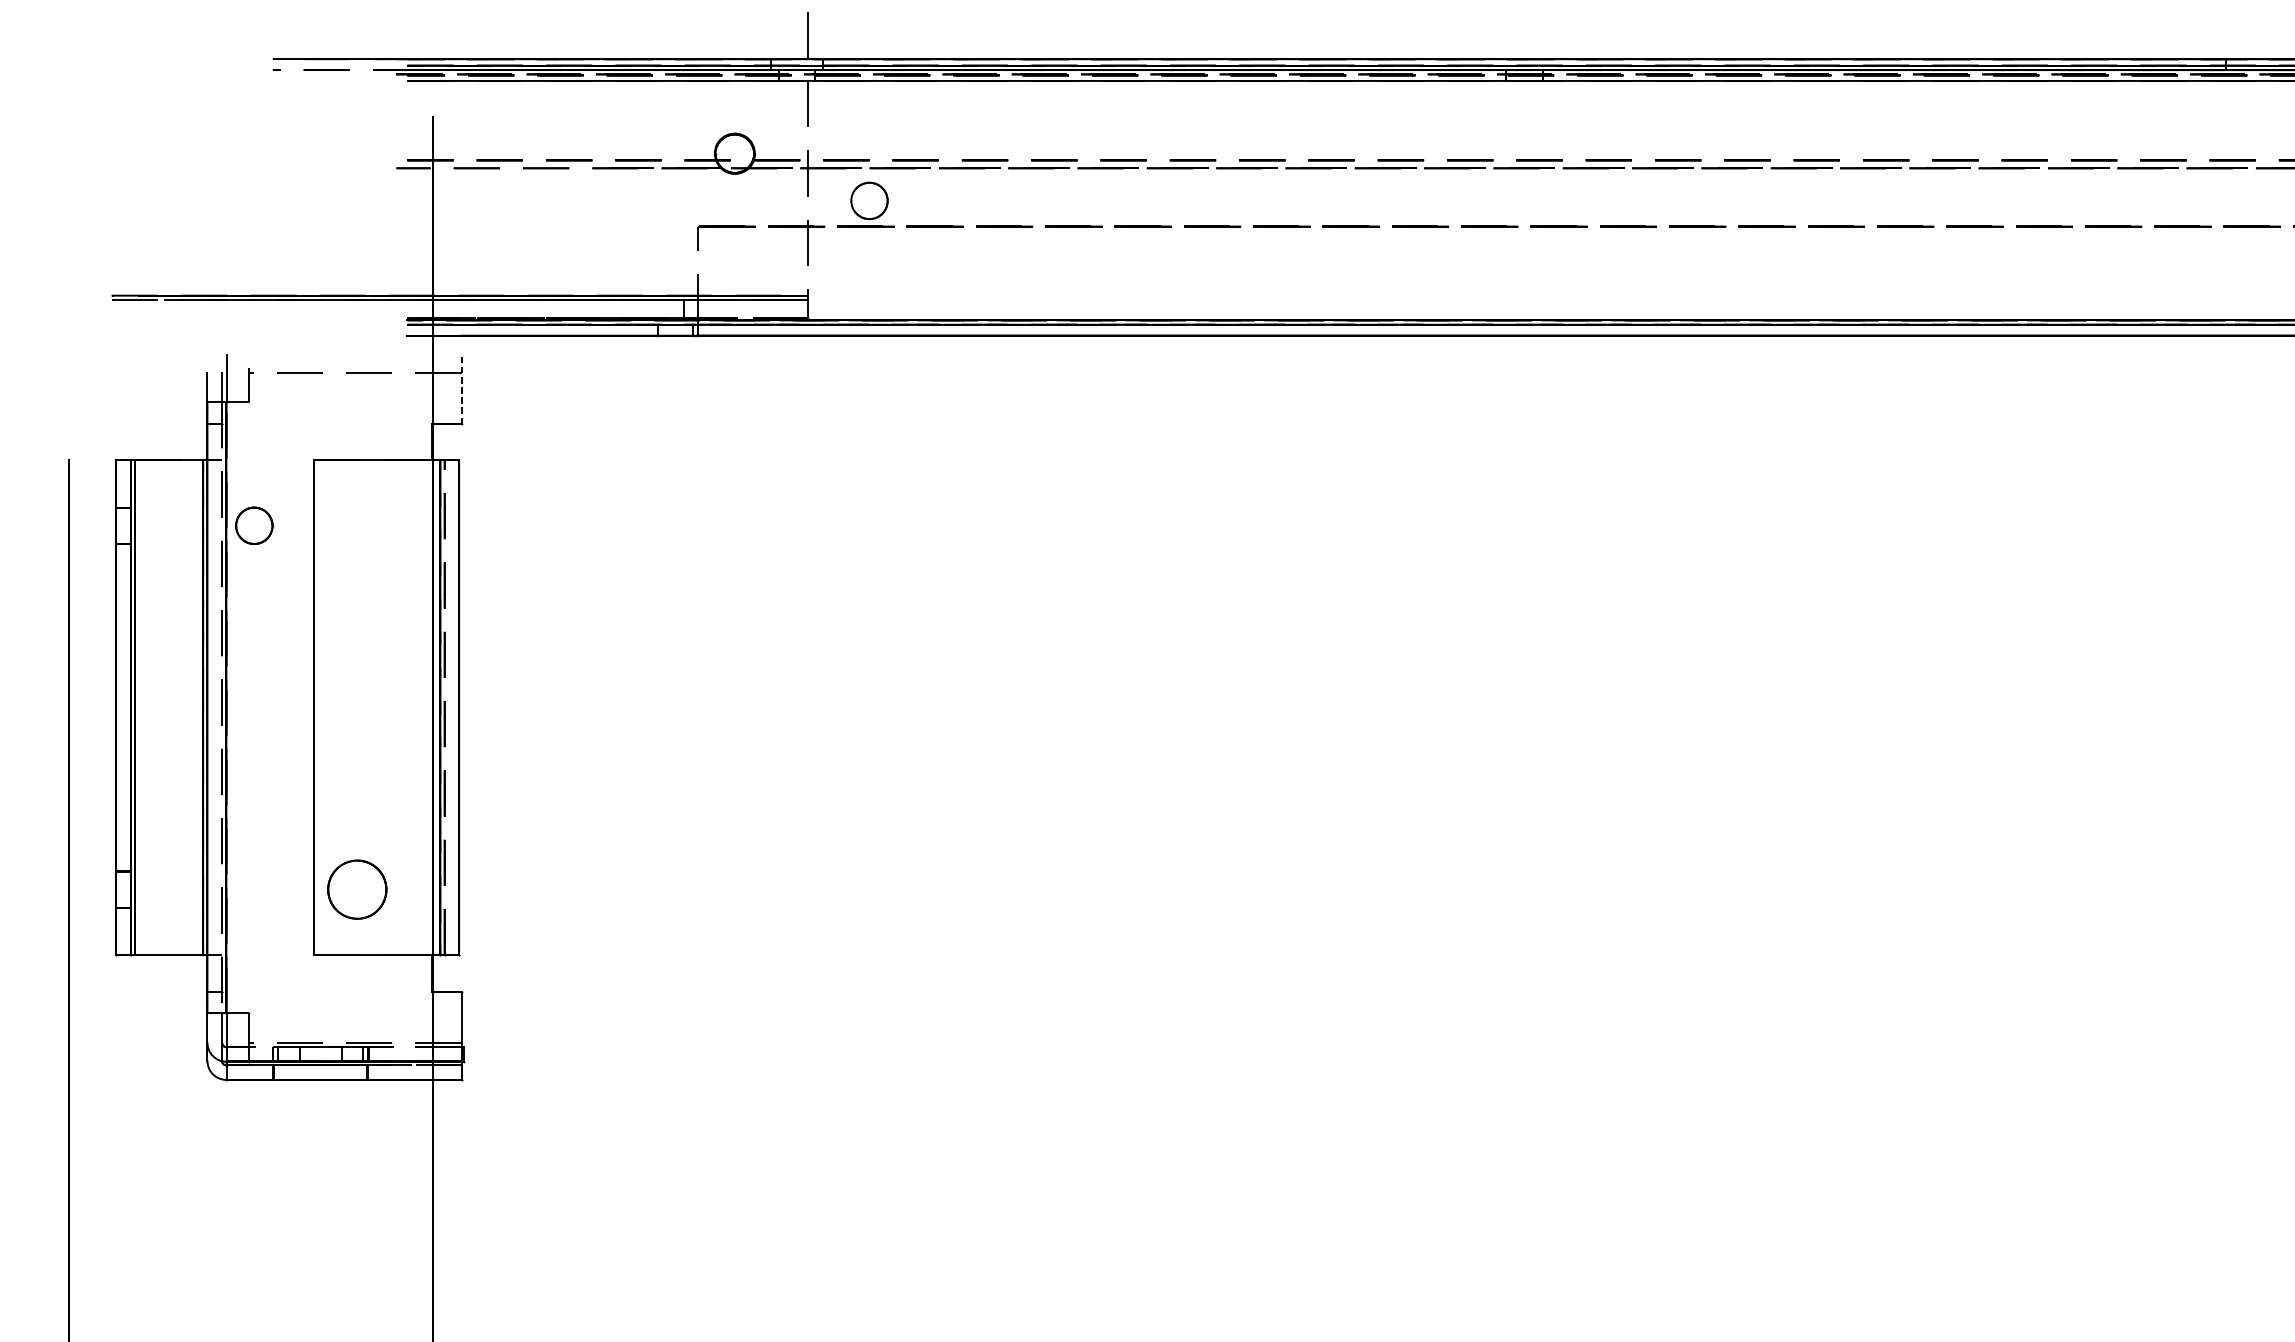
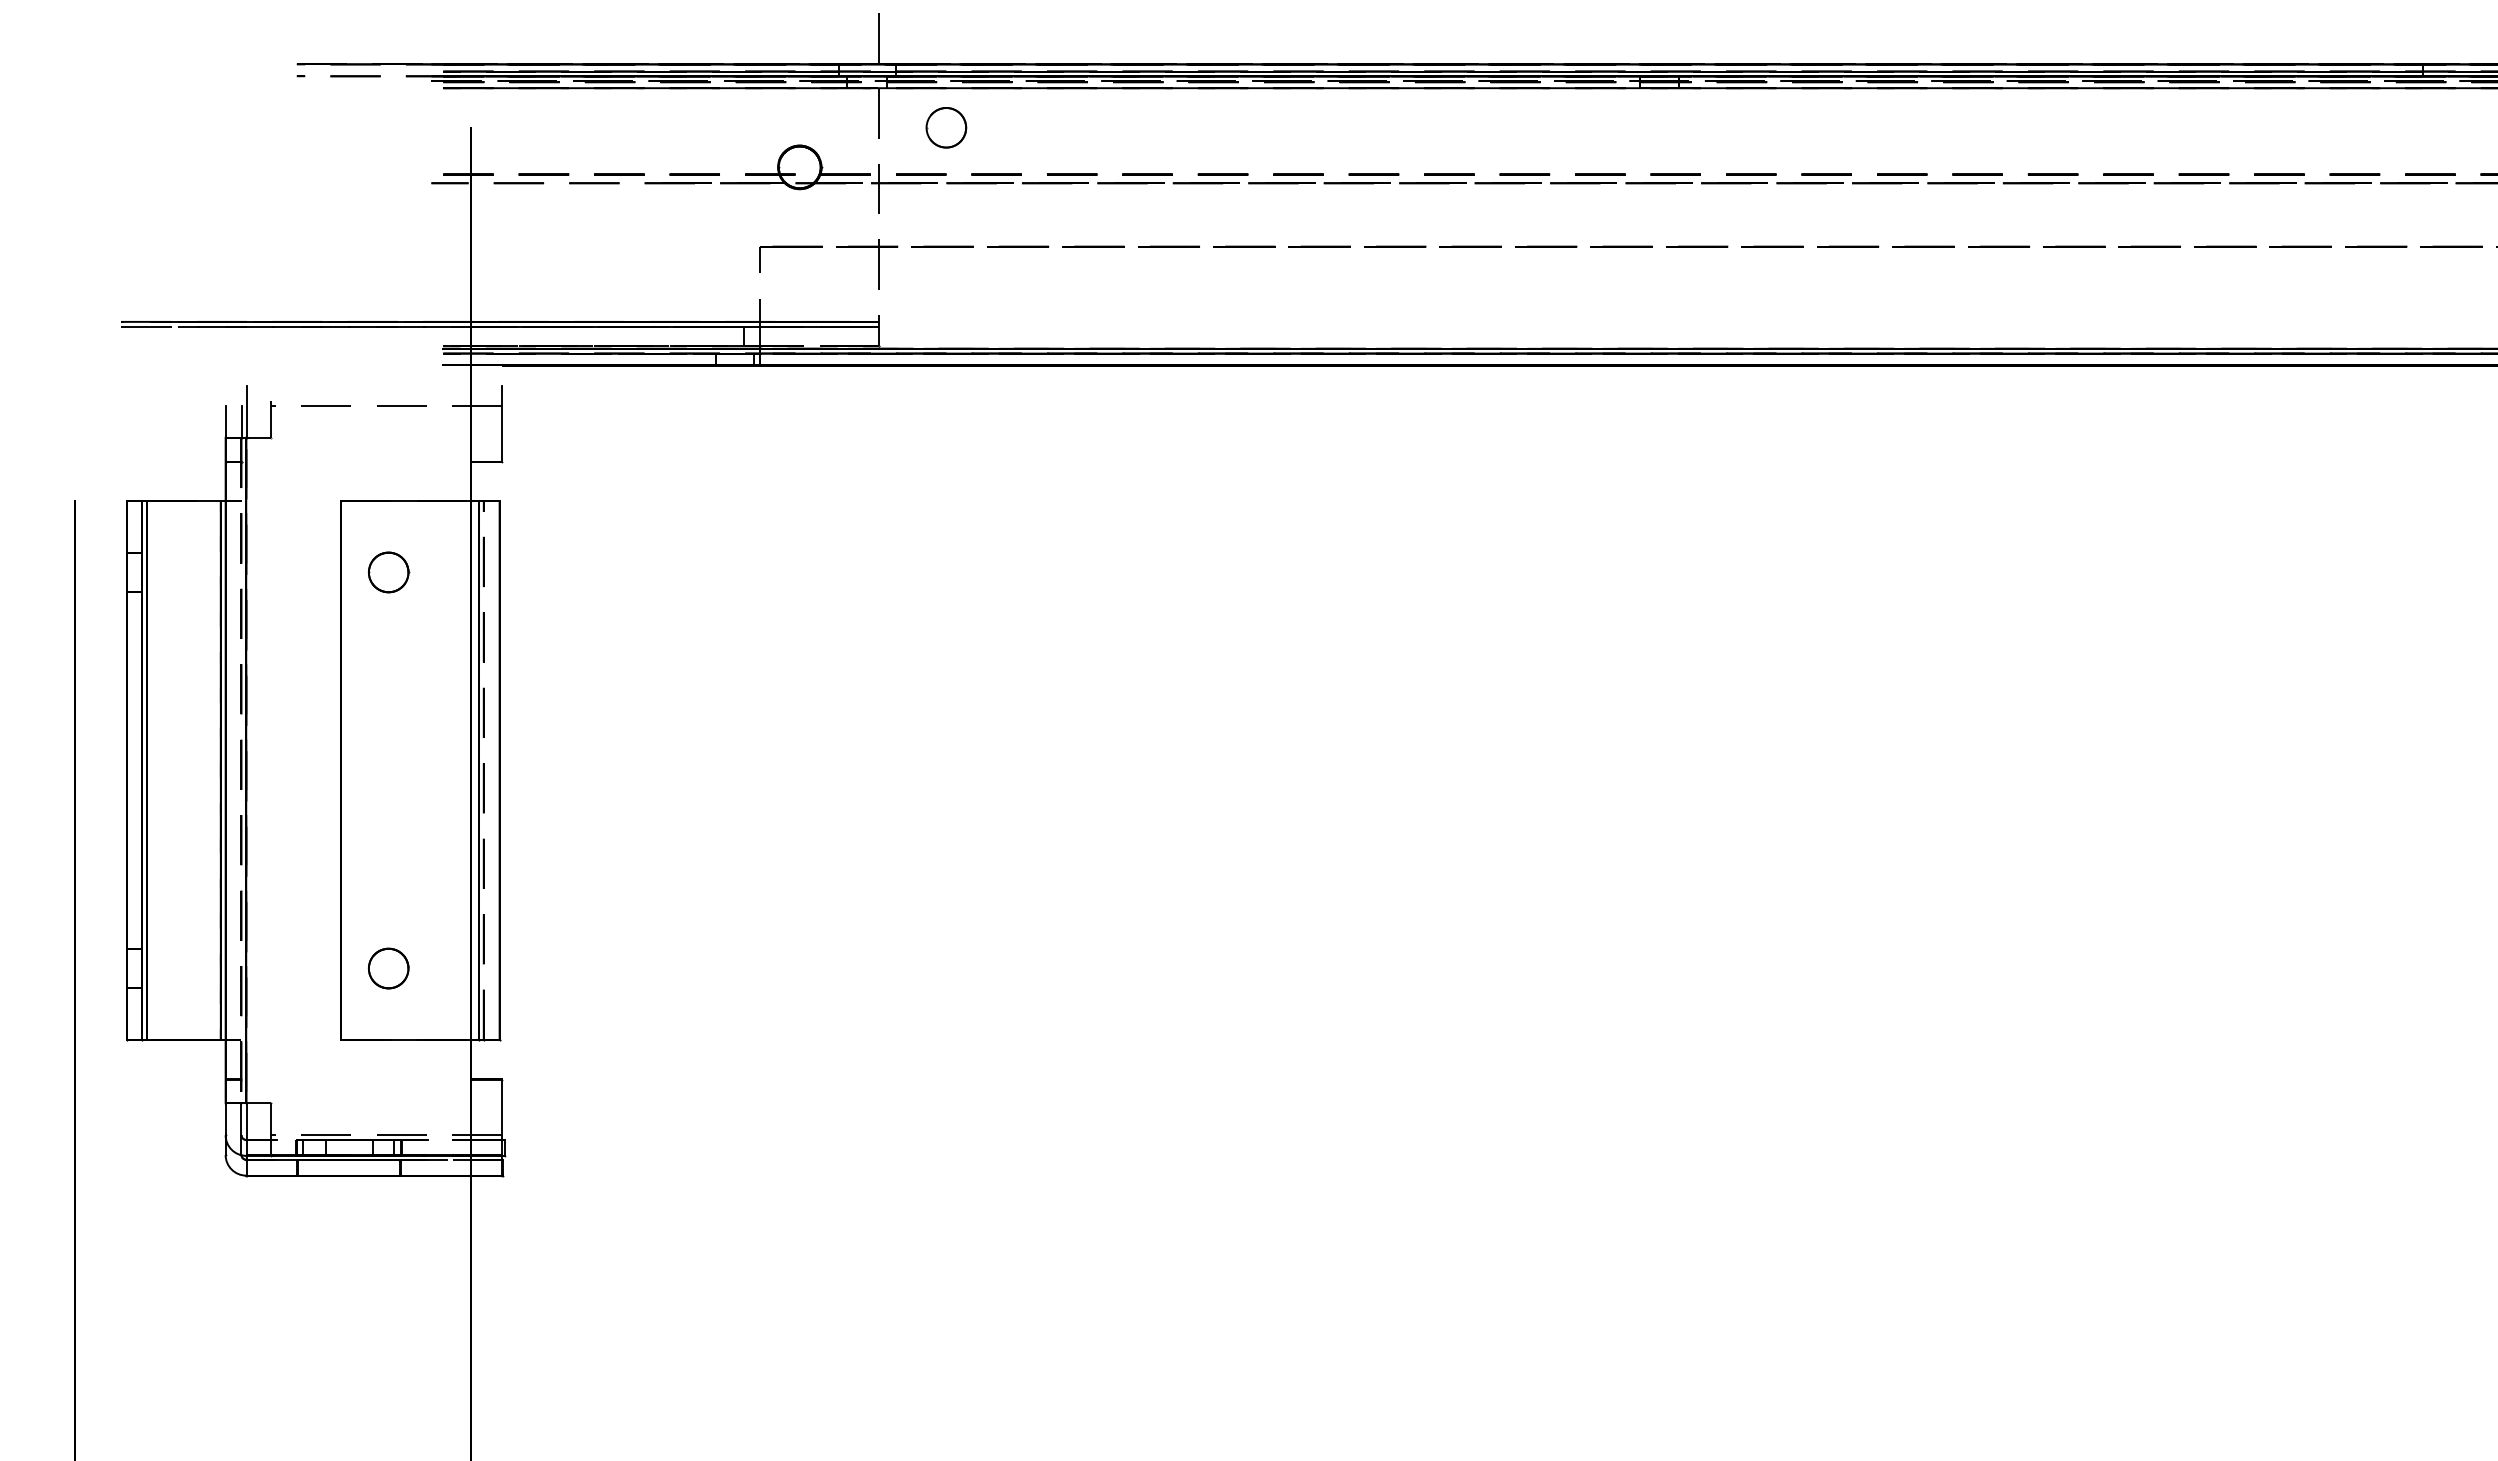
part: (869, 200) -> (946, 127), moved
line: (461, 388) -> (502, 423), dashed -> solid
part: (255, 525) -> (389, 572), moved
part: (357, 889) -> (388, 968), size x0.62

